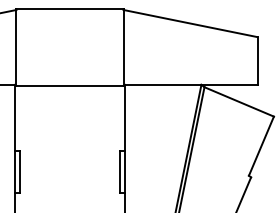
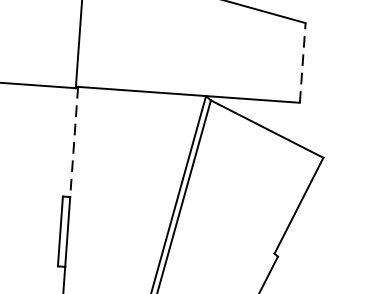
line: (257, 61) -> (302, 63), solid -> dashed
line: (124, 117) -> (73, 141), solid -> dashed

